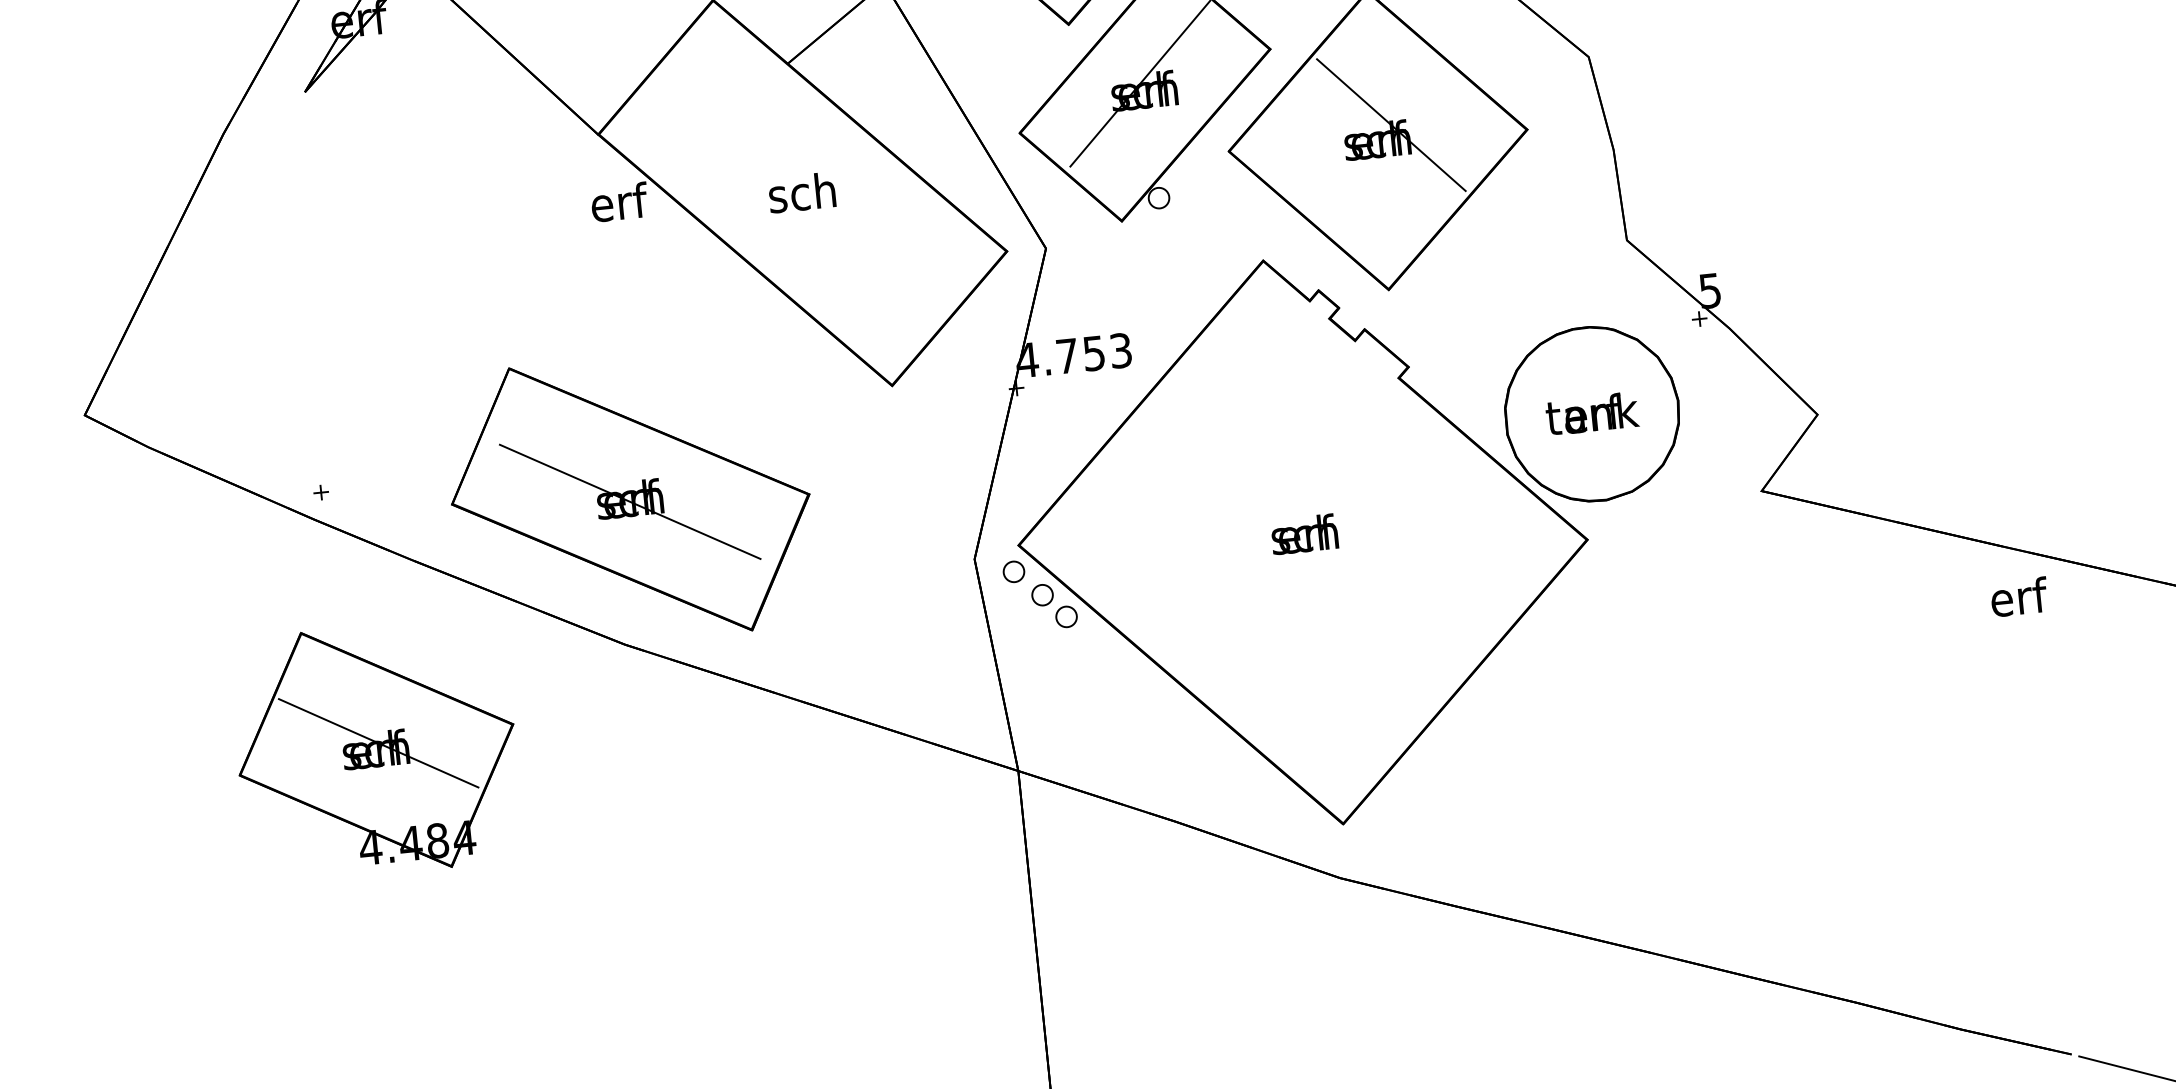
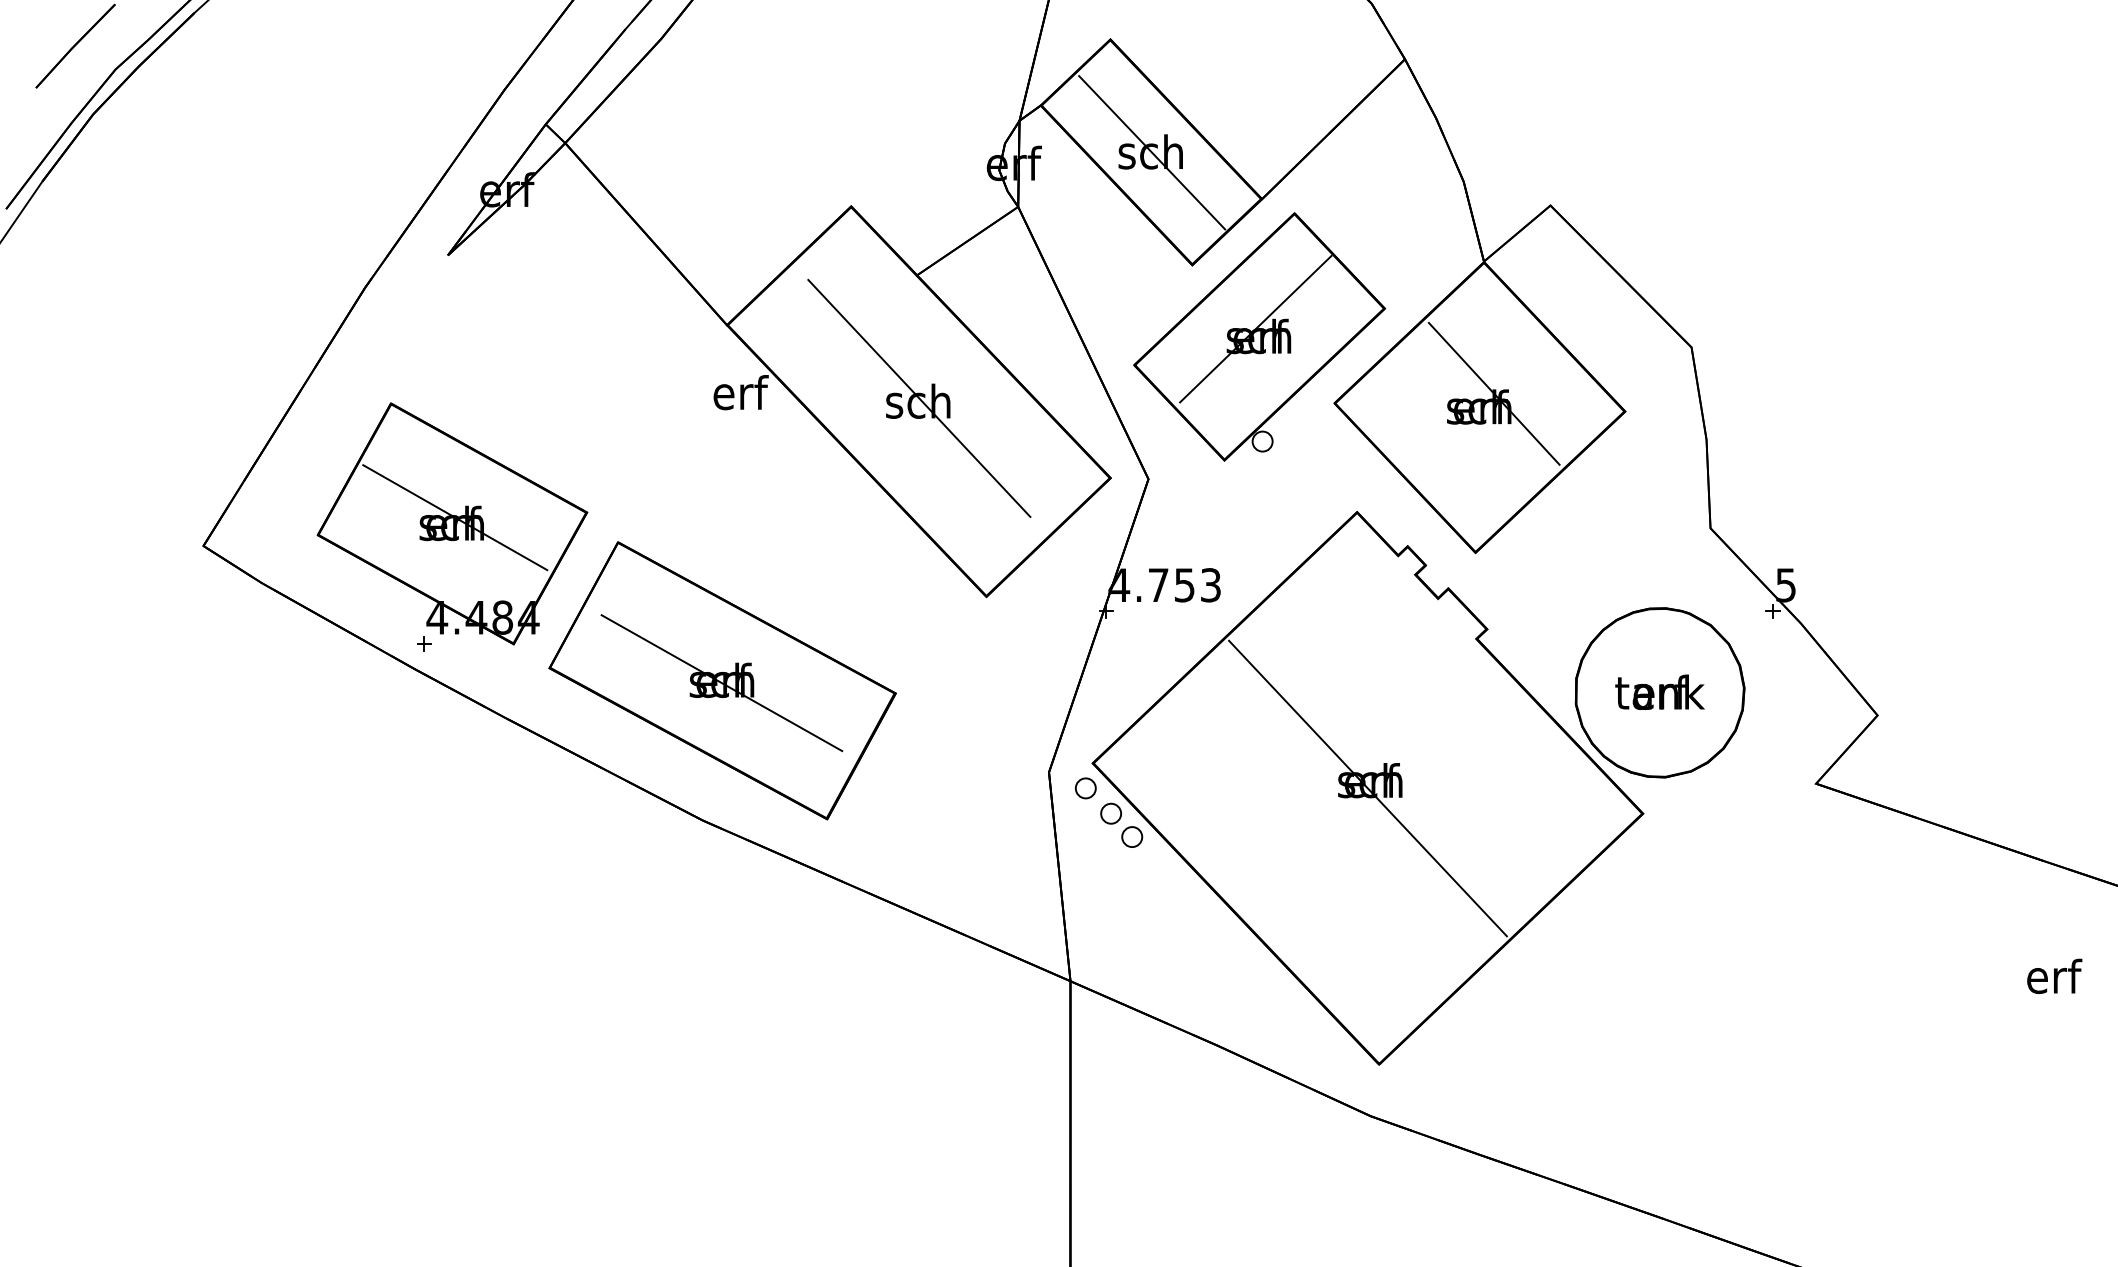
line: (802, 188) -> (919, 397), added
line: (1302, 542) -> (1367, 788), added
text: (2019, 596) -> (2054, 975), moved
part: (376, 749) -> (452, 523), moved

